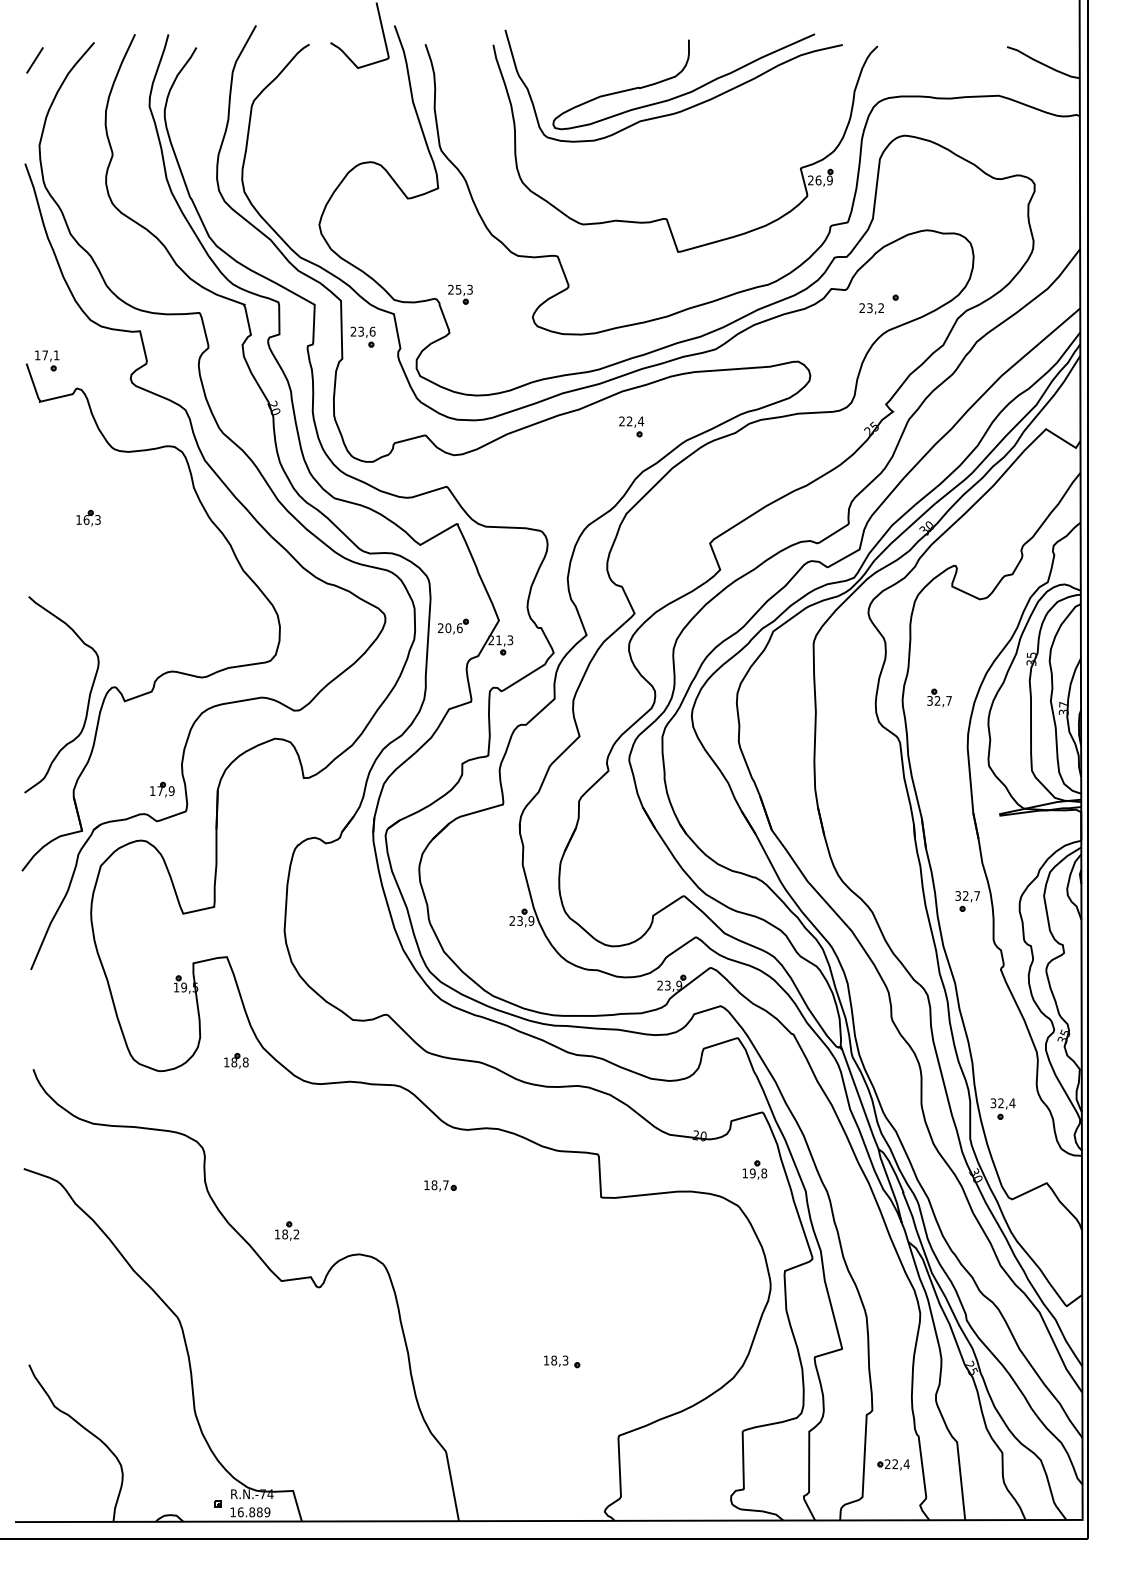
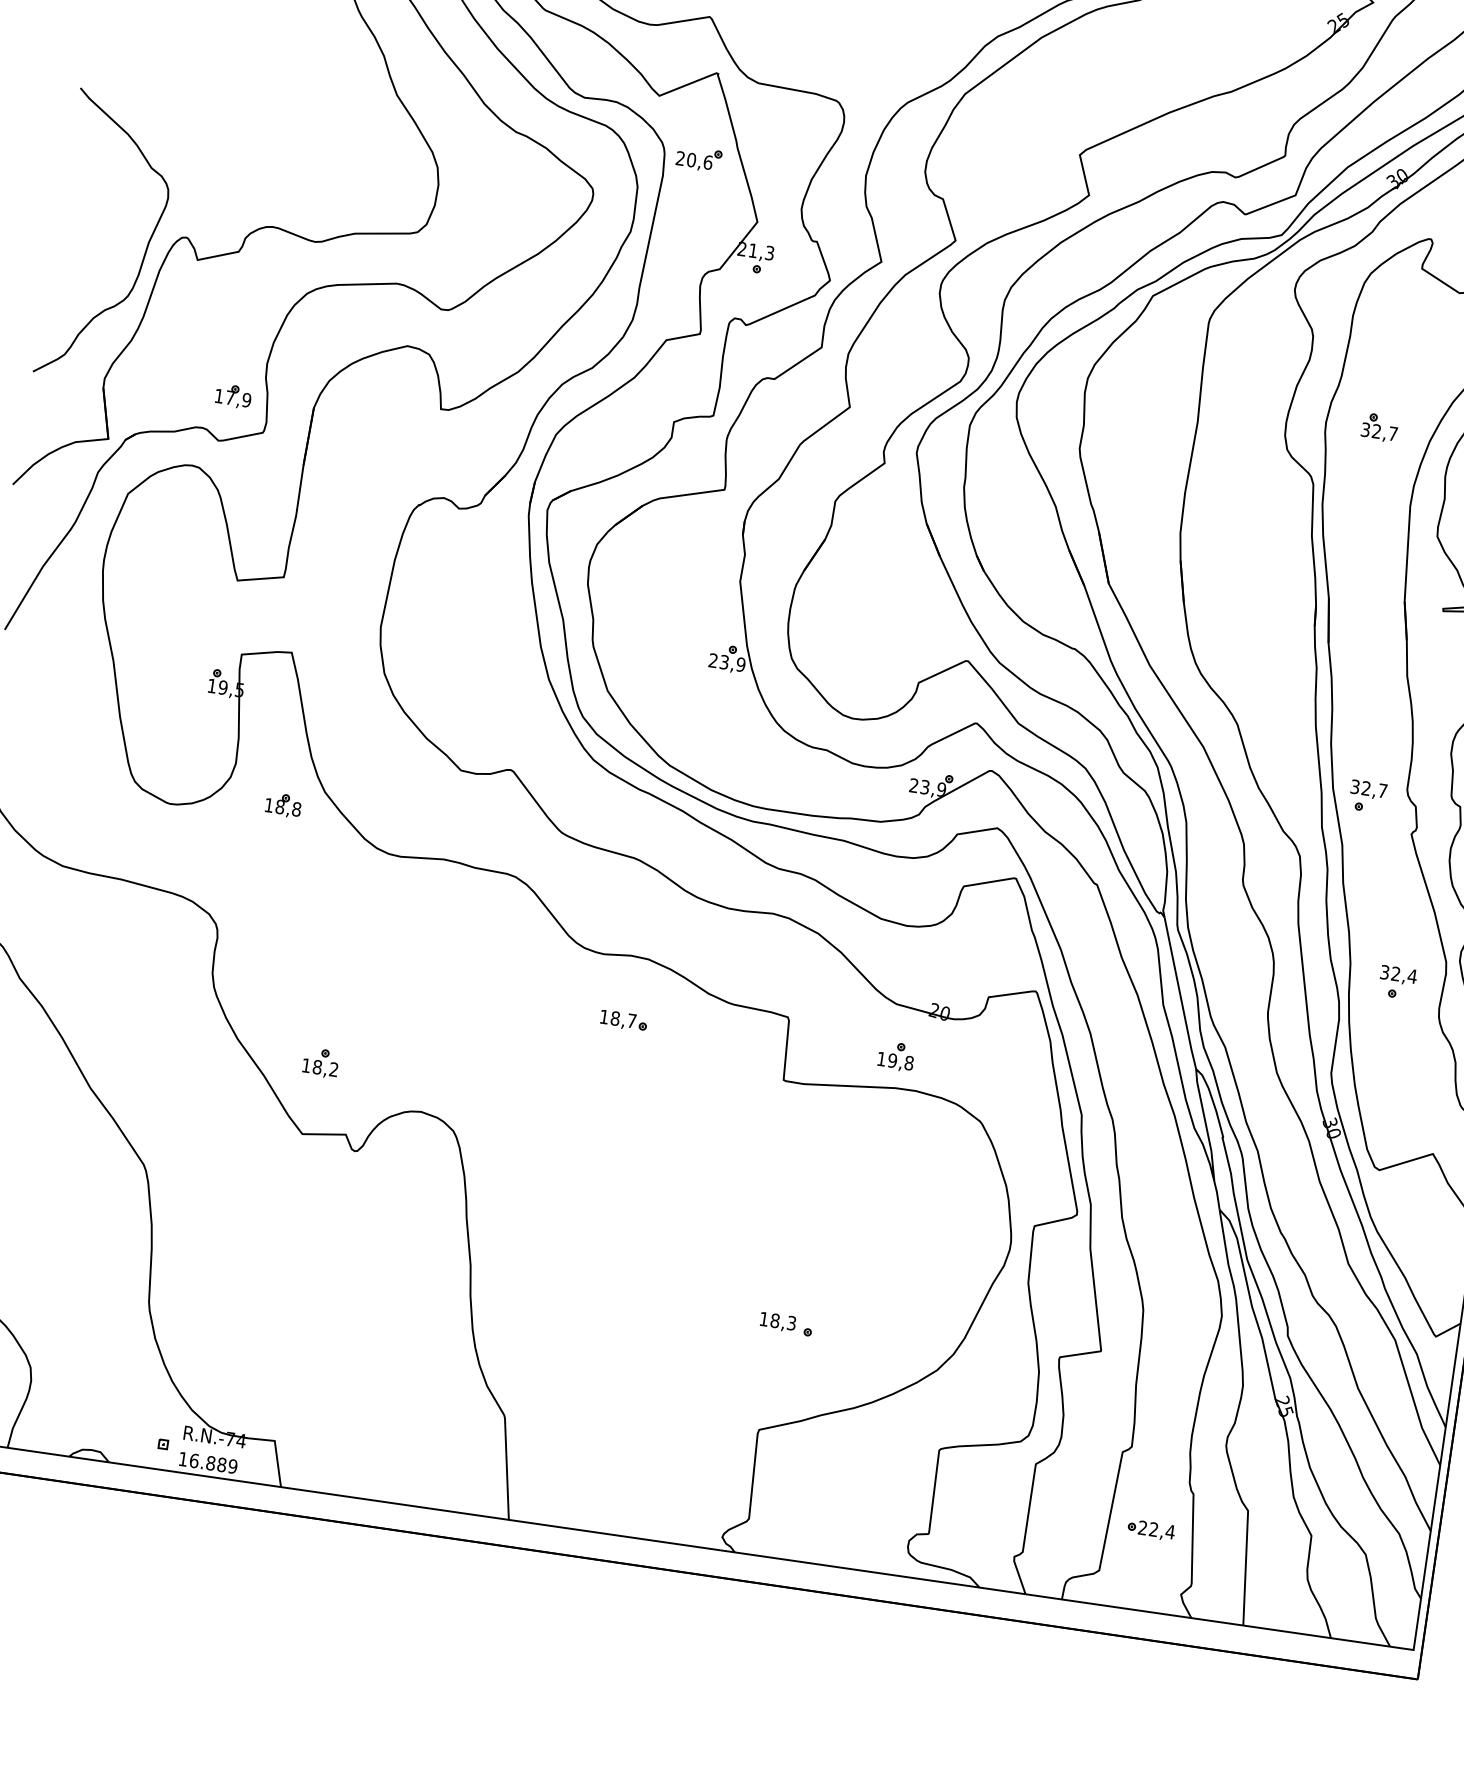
part: (453, 626) -> (699, 158), moved
part: (967, 901) -> (1367, 796), moved
part: (1002, 1108) -> (1396, 981), moved
part: (754, 1169) -> (895, 1055), moved
part: (440, 1185) -> (624, 1020), moved
part: (562, 1361) -> (787, 1323), moved

